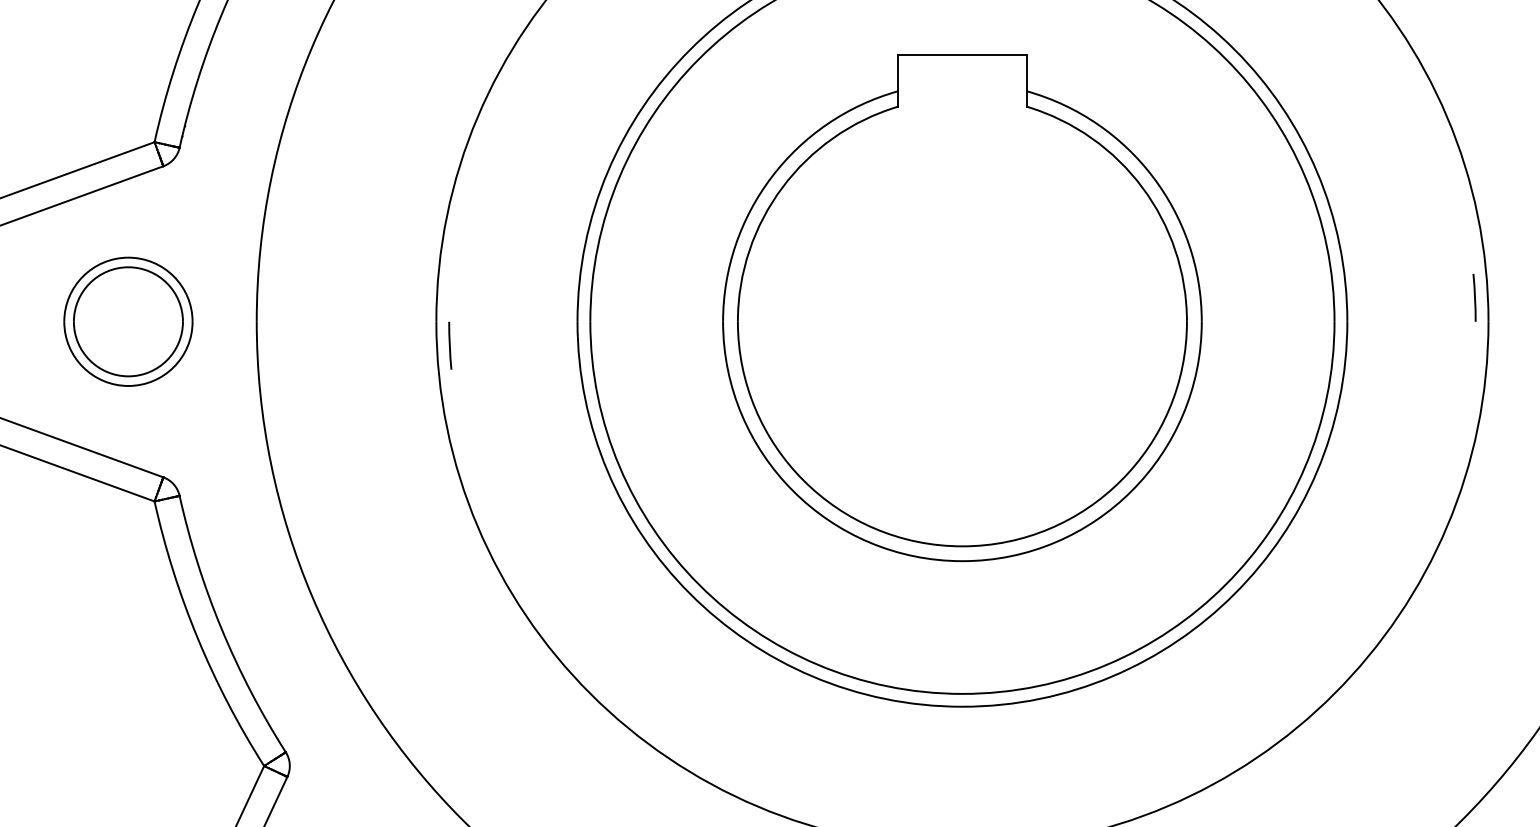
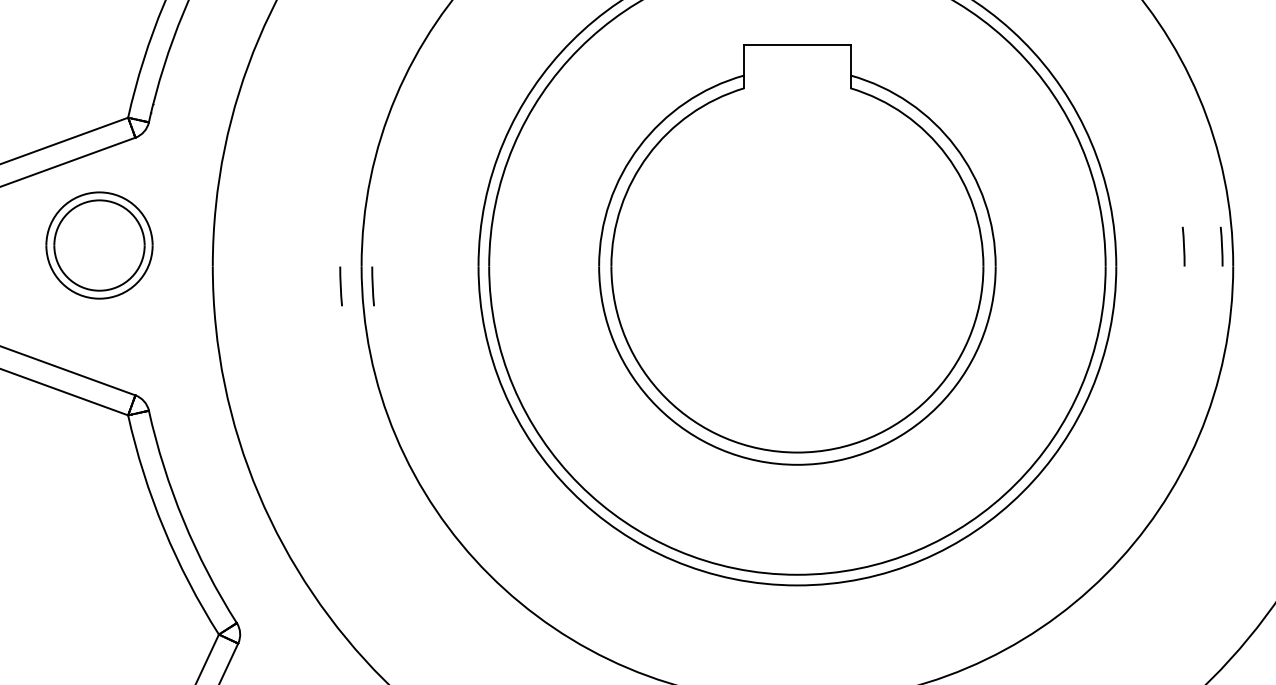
line: (1428, 297) -> (1183, 246), added
part: (128, 321) -> (99, 245), moved
line: (410, 345) -> (340, 286), added

